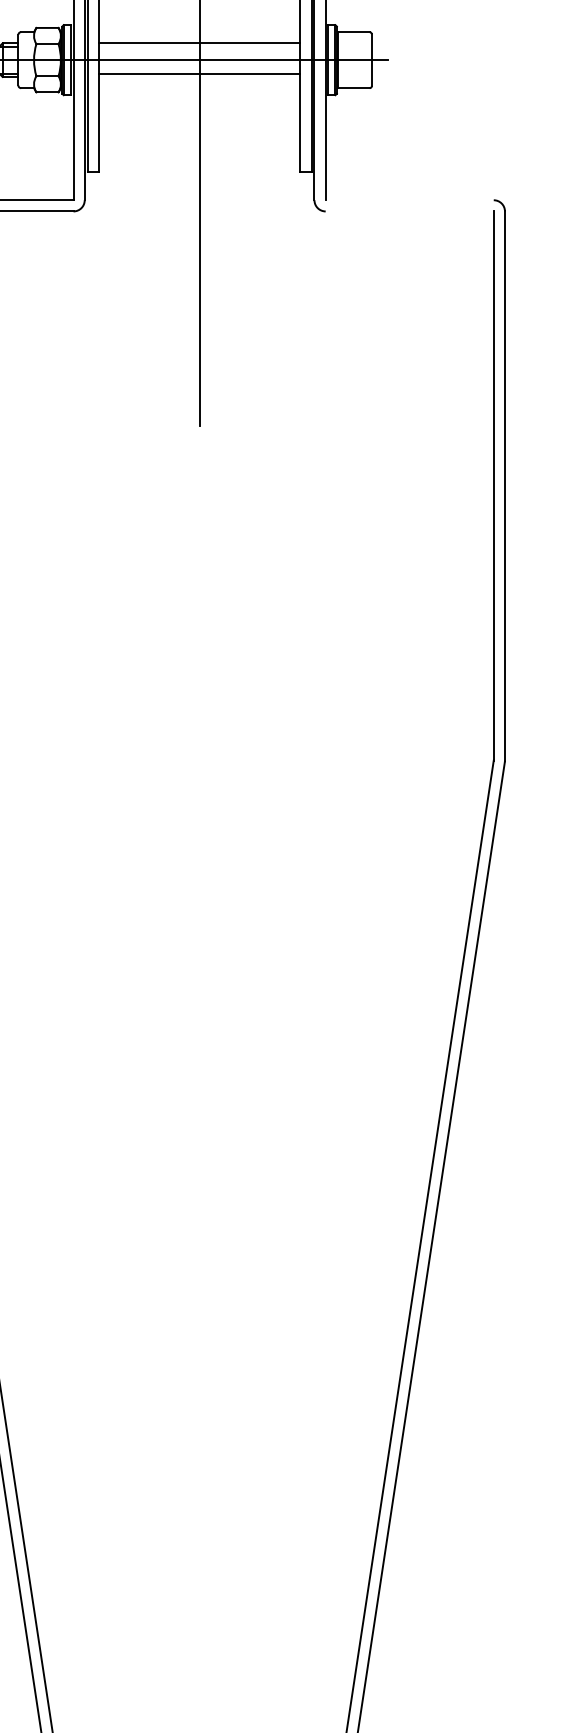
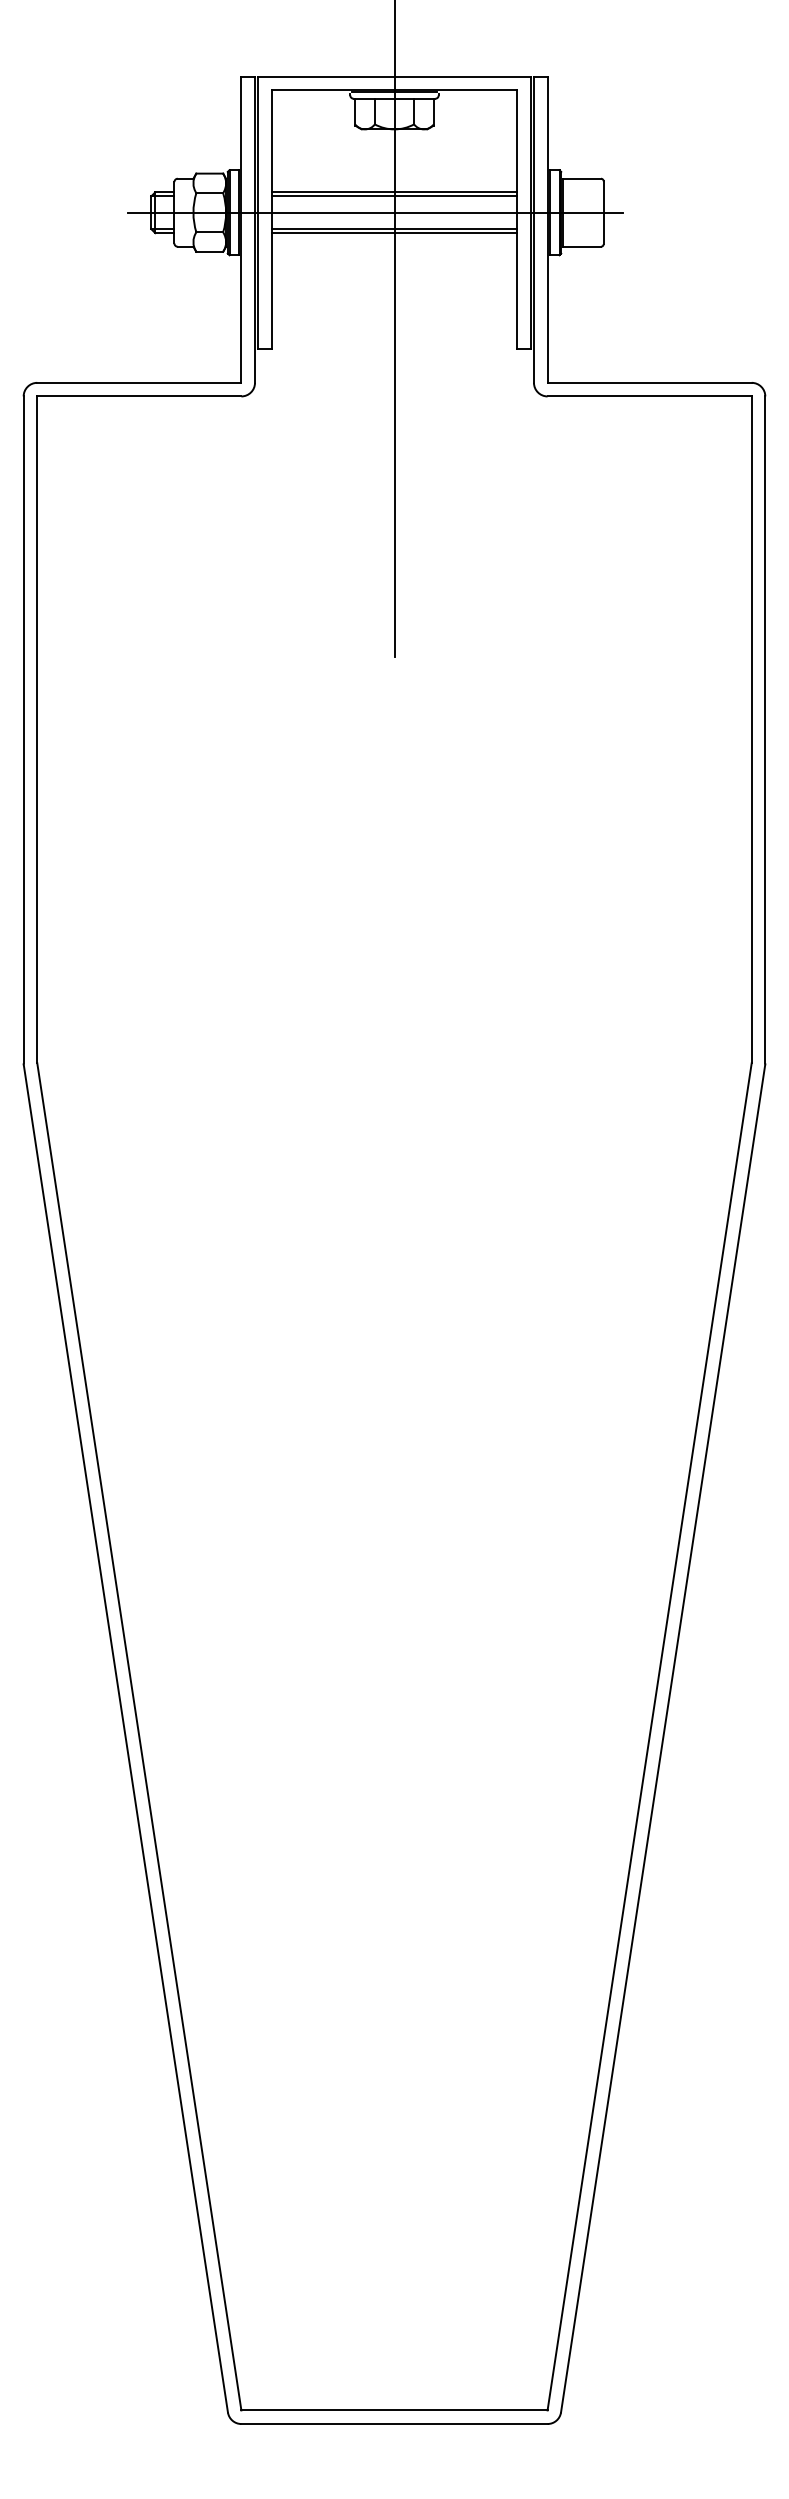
line: (199, 46) -> (394, 196), added
line: (199, 77) -> (394, 233), added
line: (409, 199) -> (649, 382), added
line: (409, 211) -> (649, 396), added

